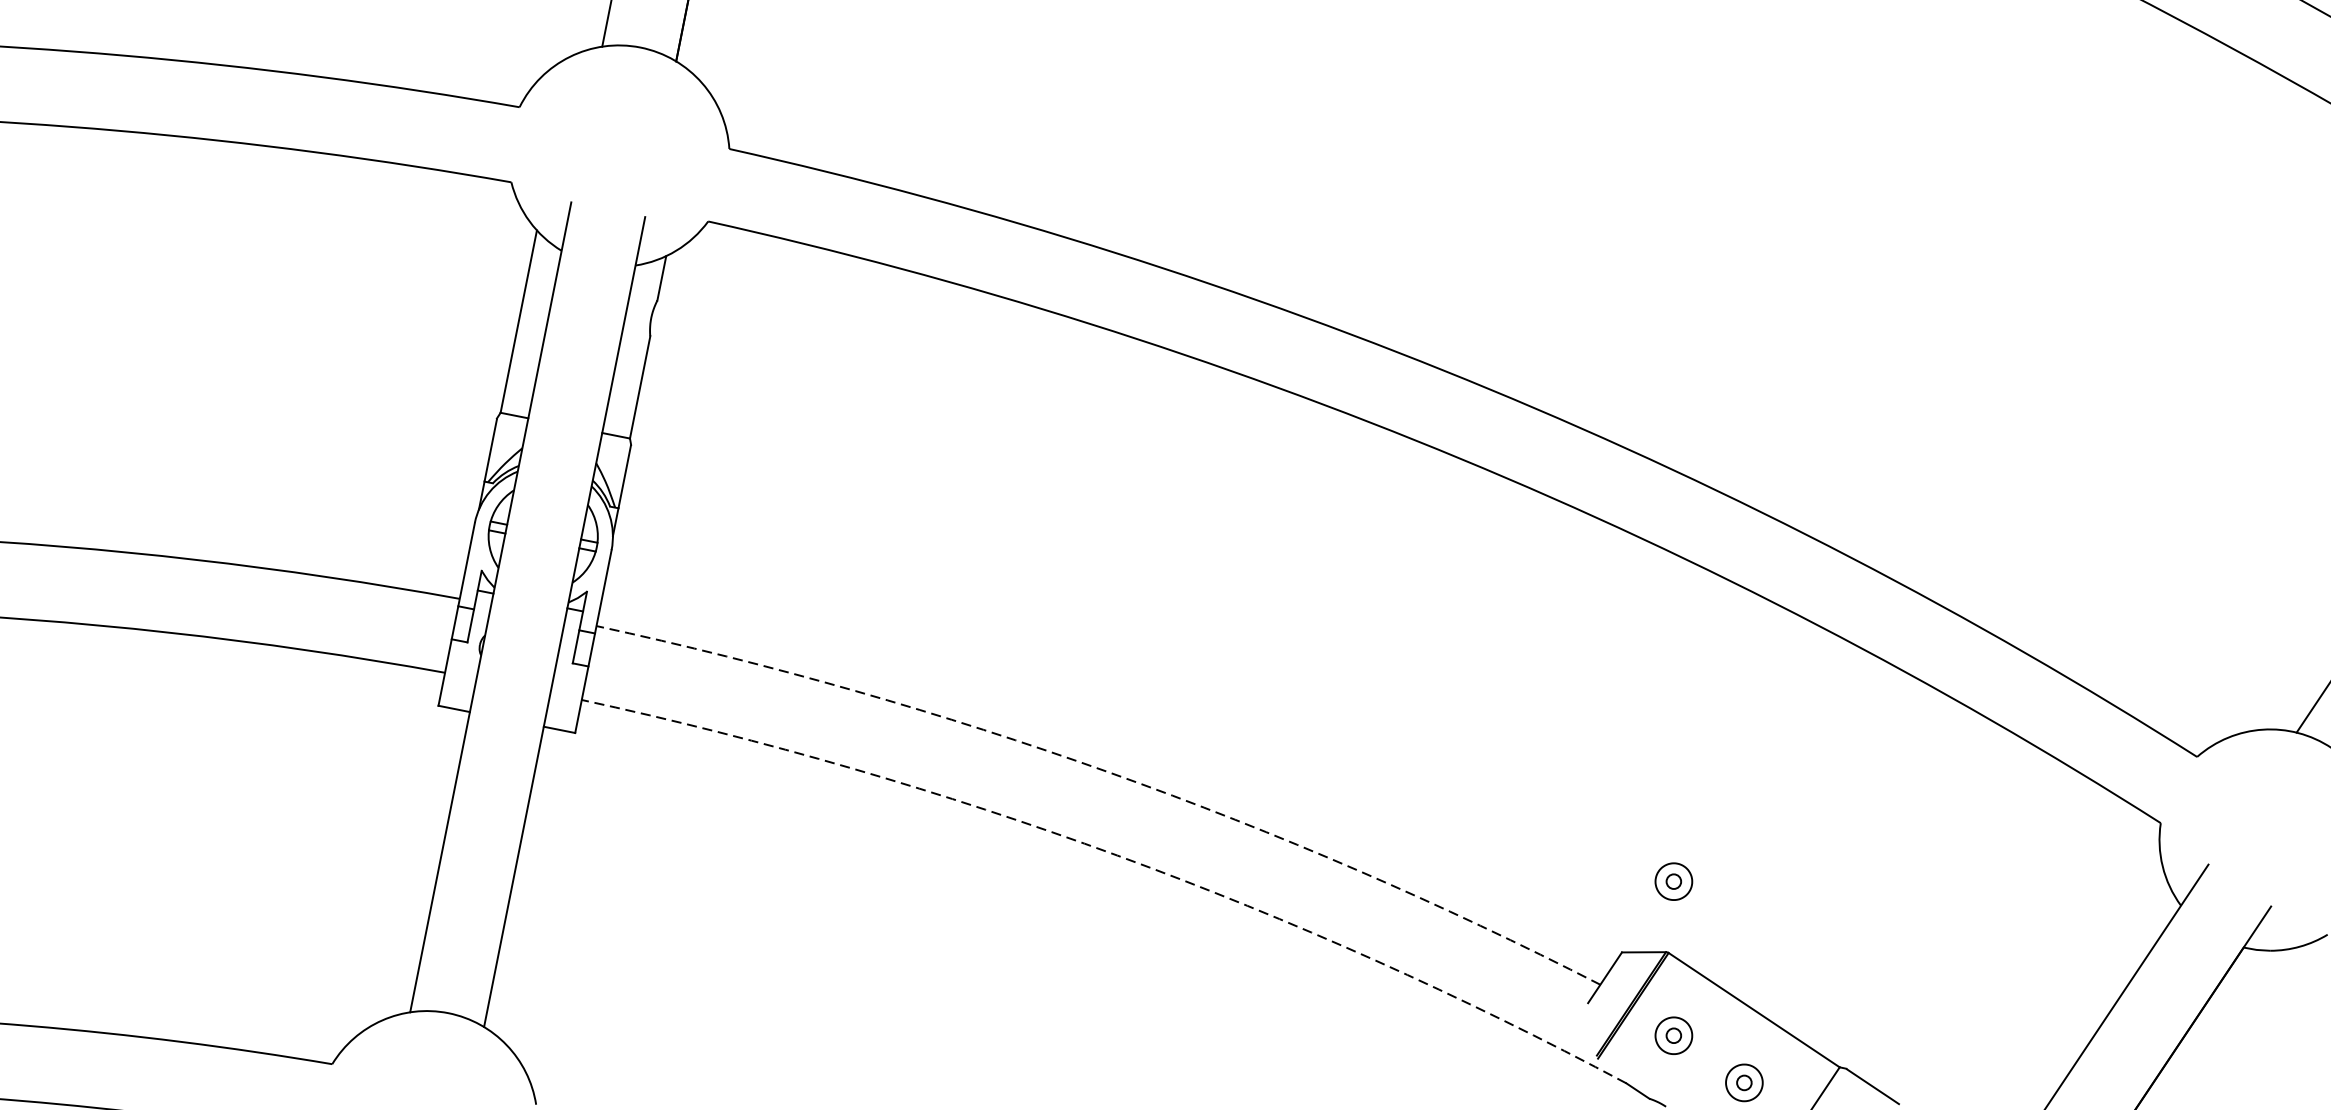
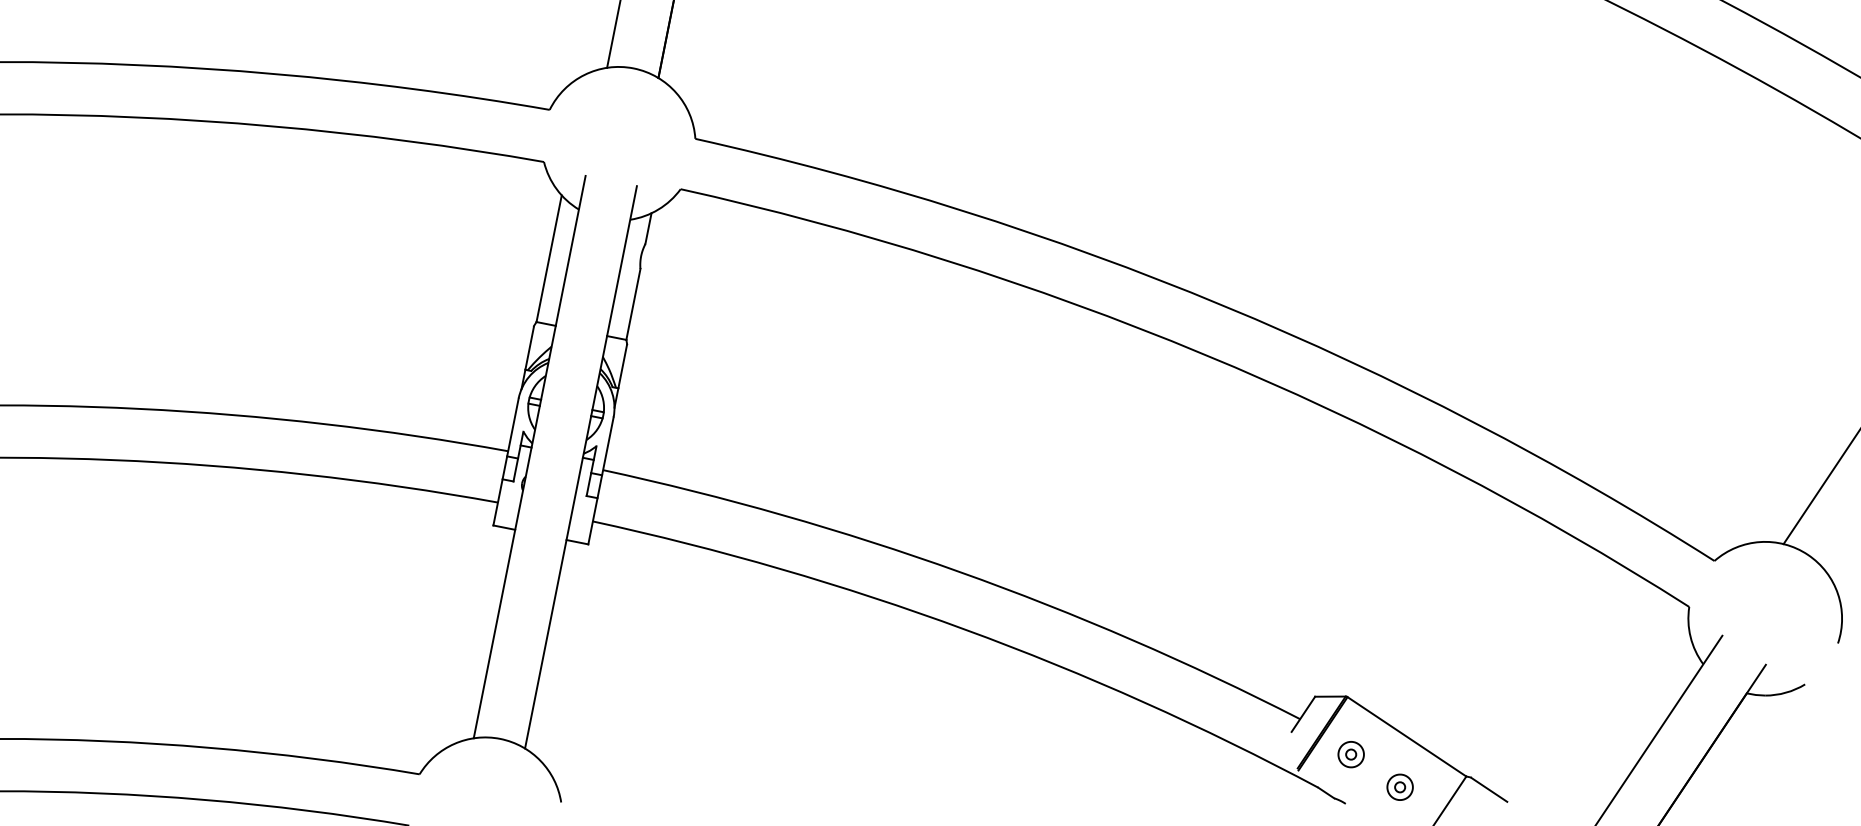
arc: (1109, 772) -> (959, 571), dashed -> solid
arc: (1116, 855) -> (964, 629), dashed -> solid
part: (1672, 881) -> (1350, 647), removed

